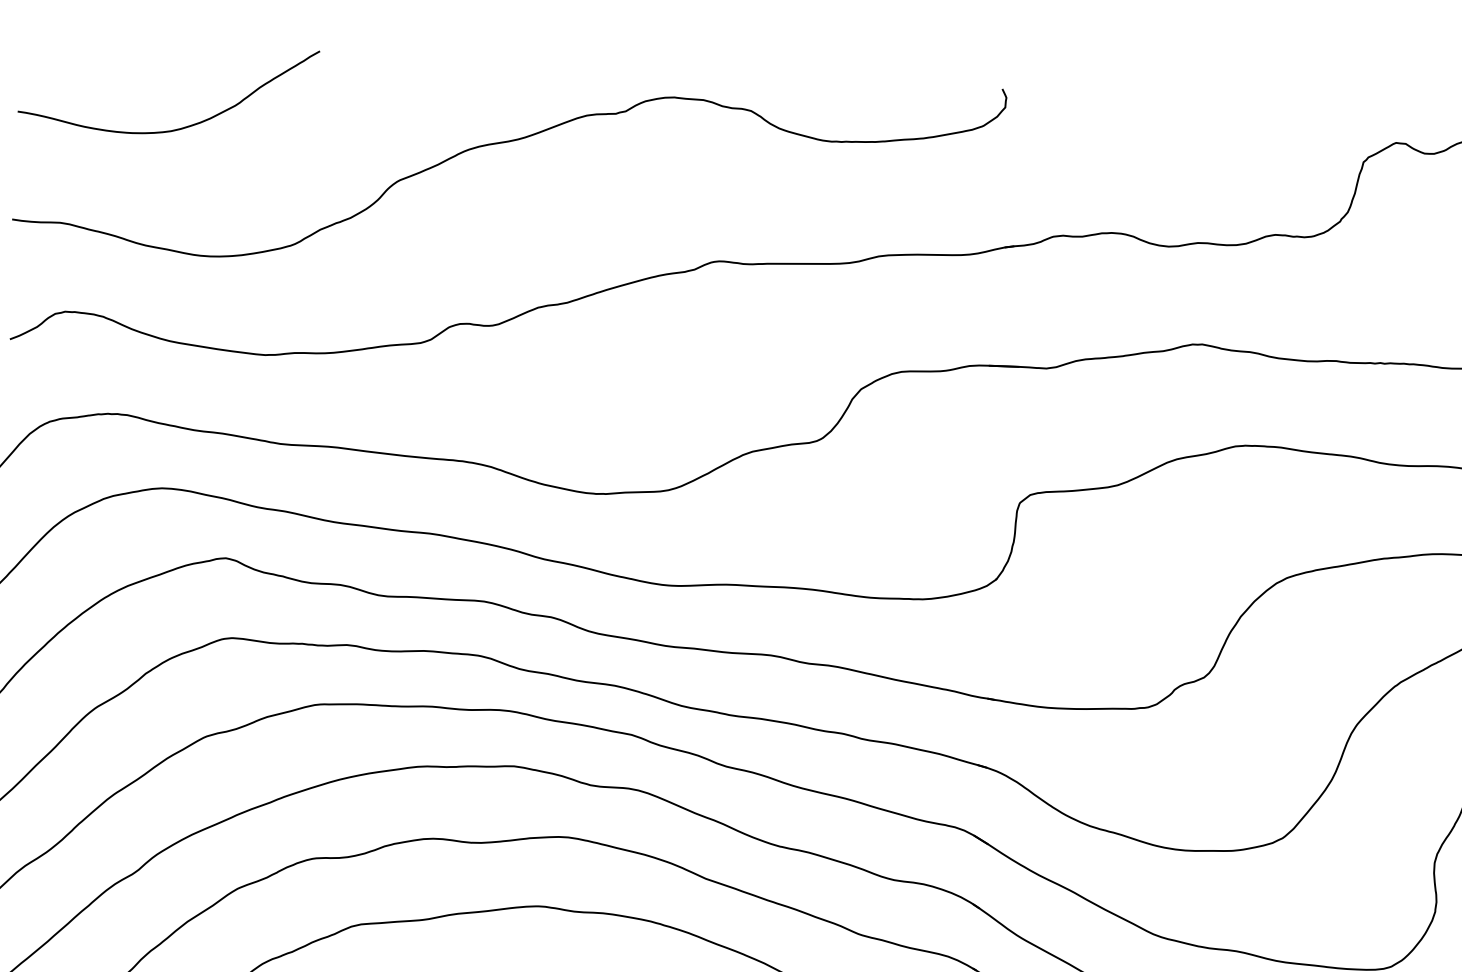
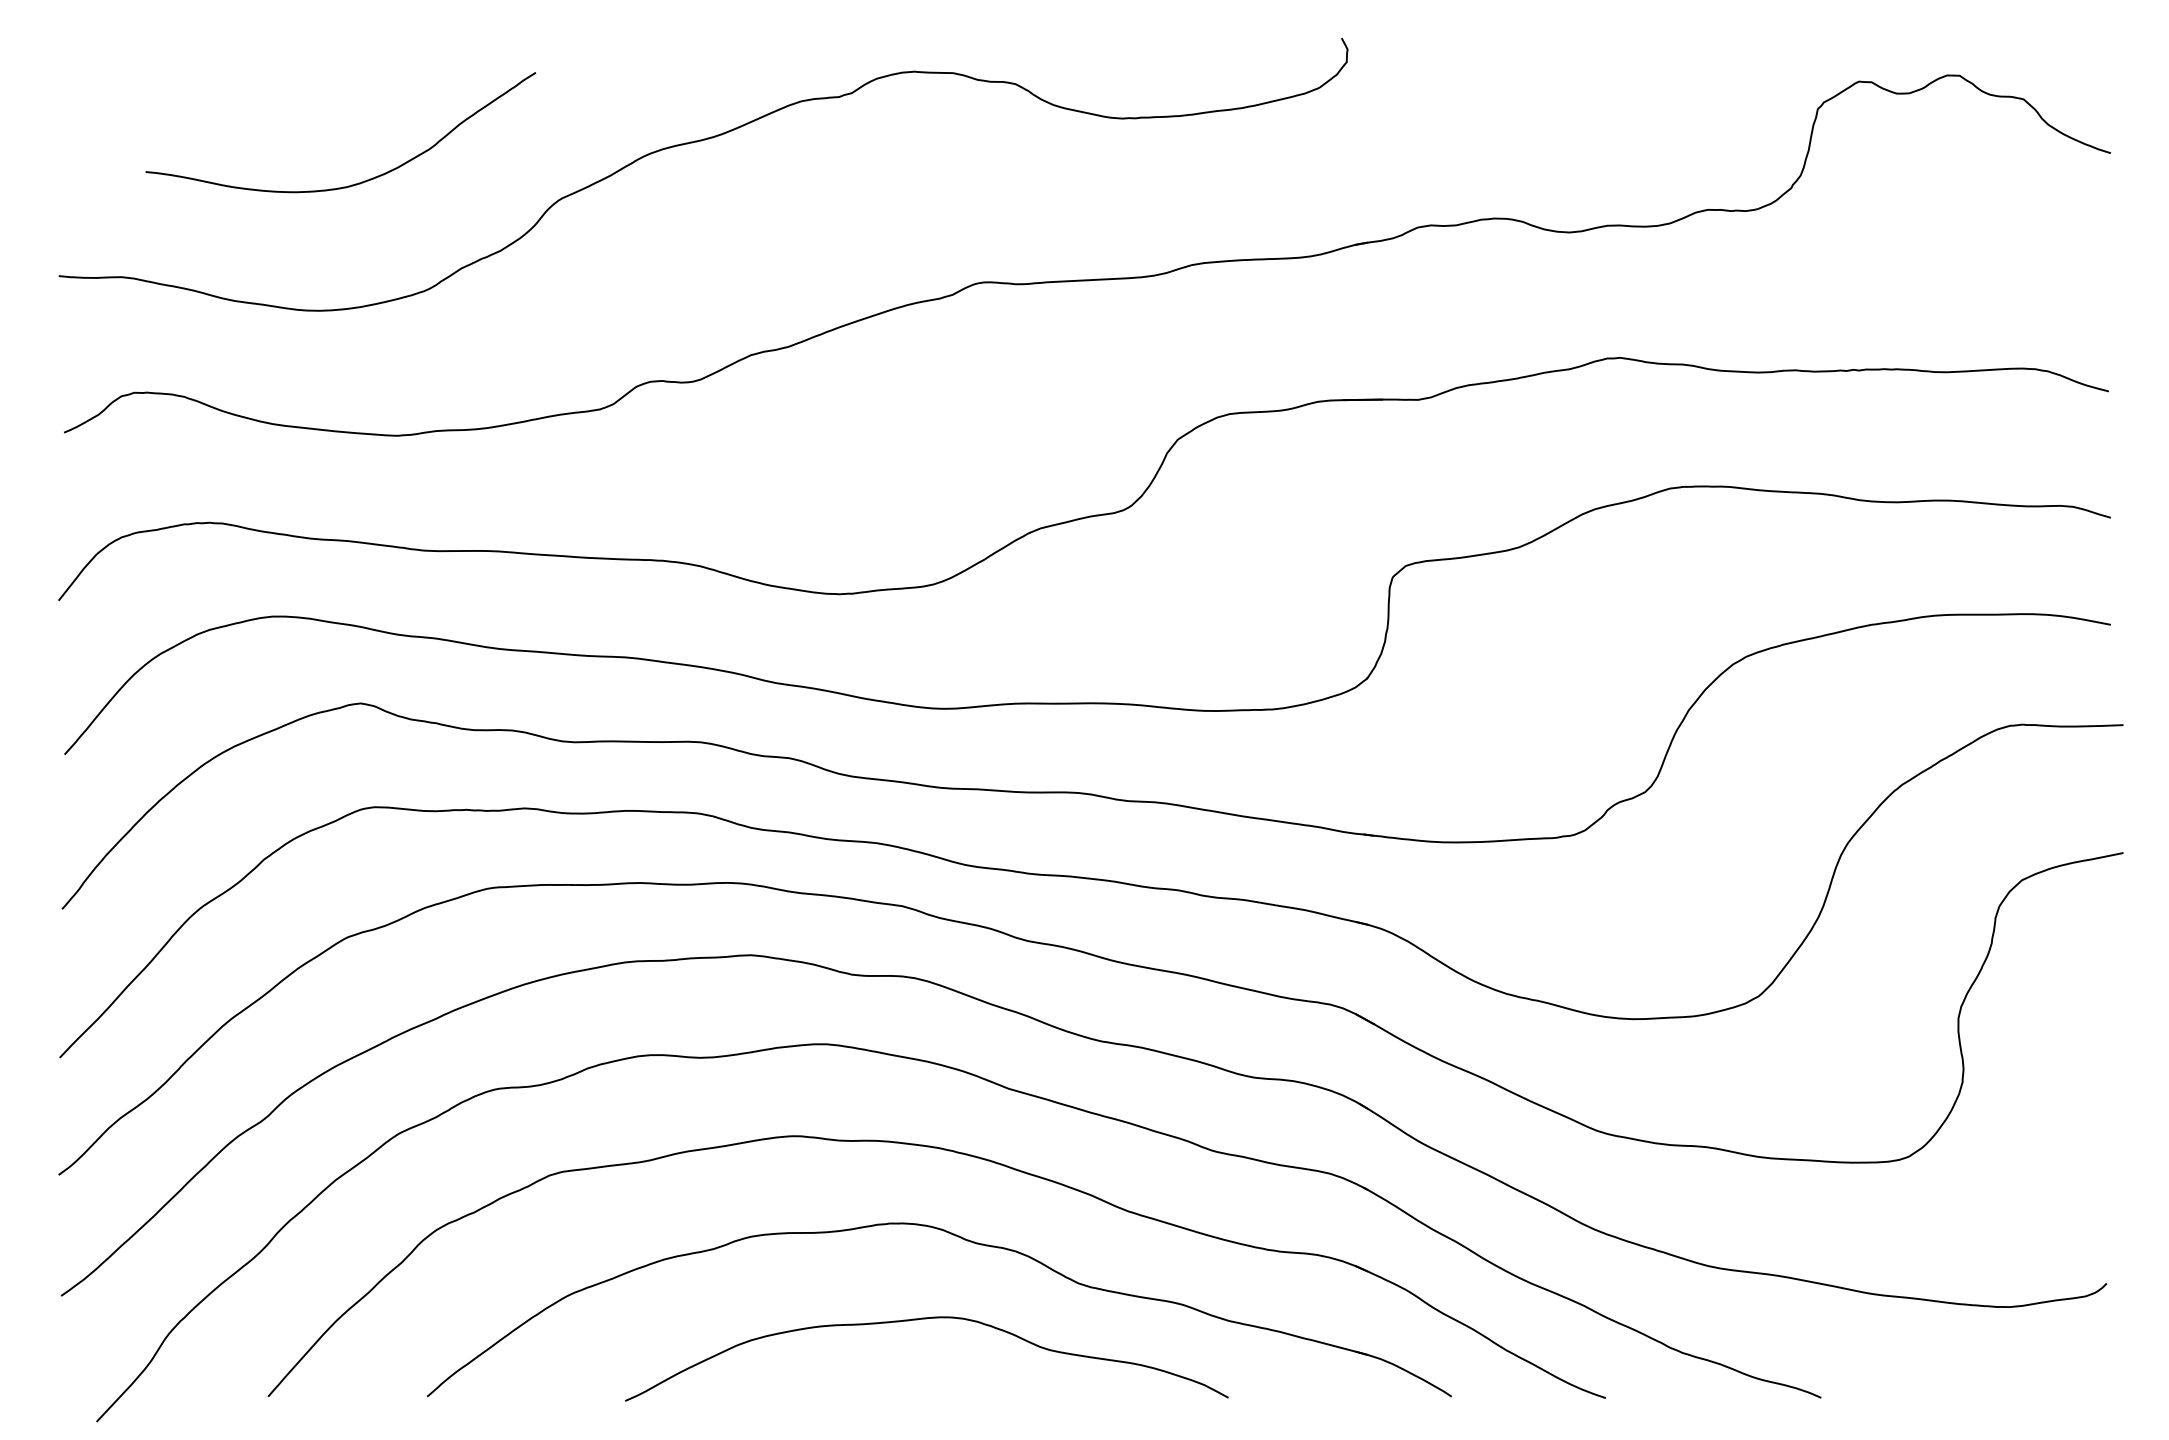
curve: (180, 128) -> (358, 182), moved

